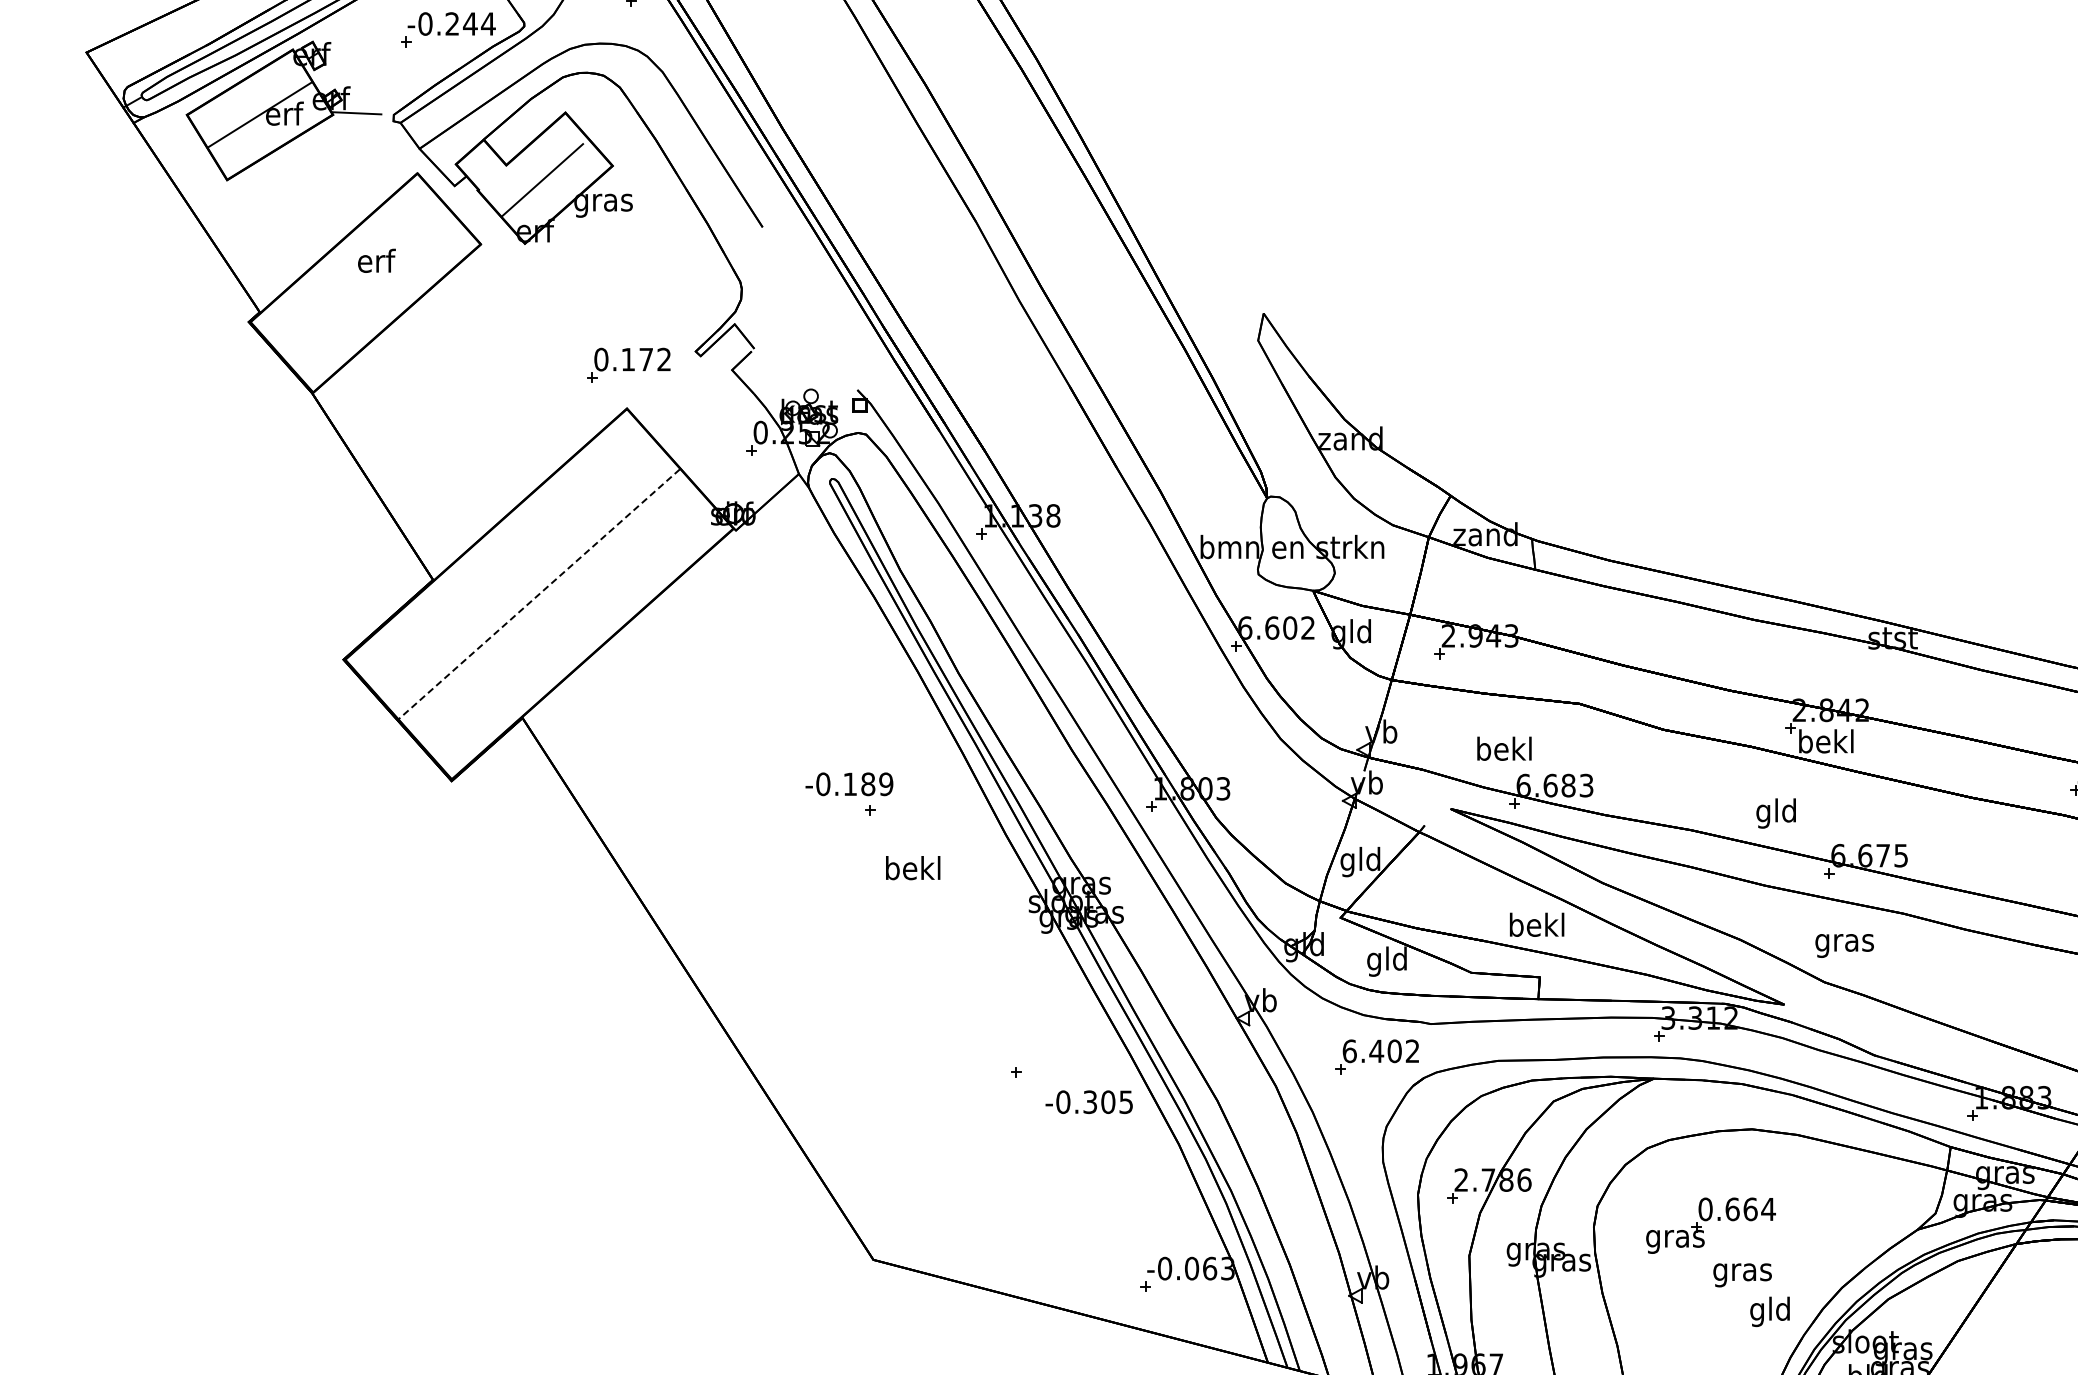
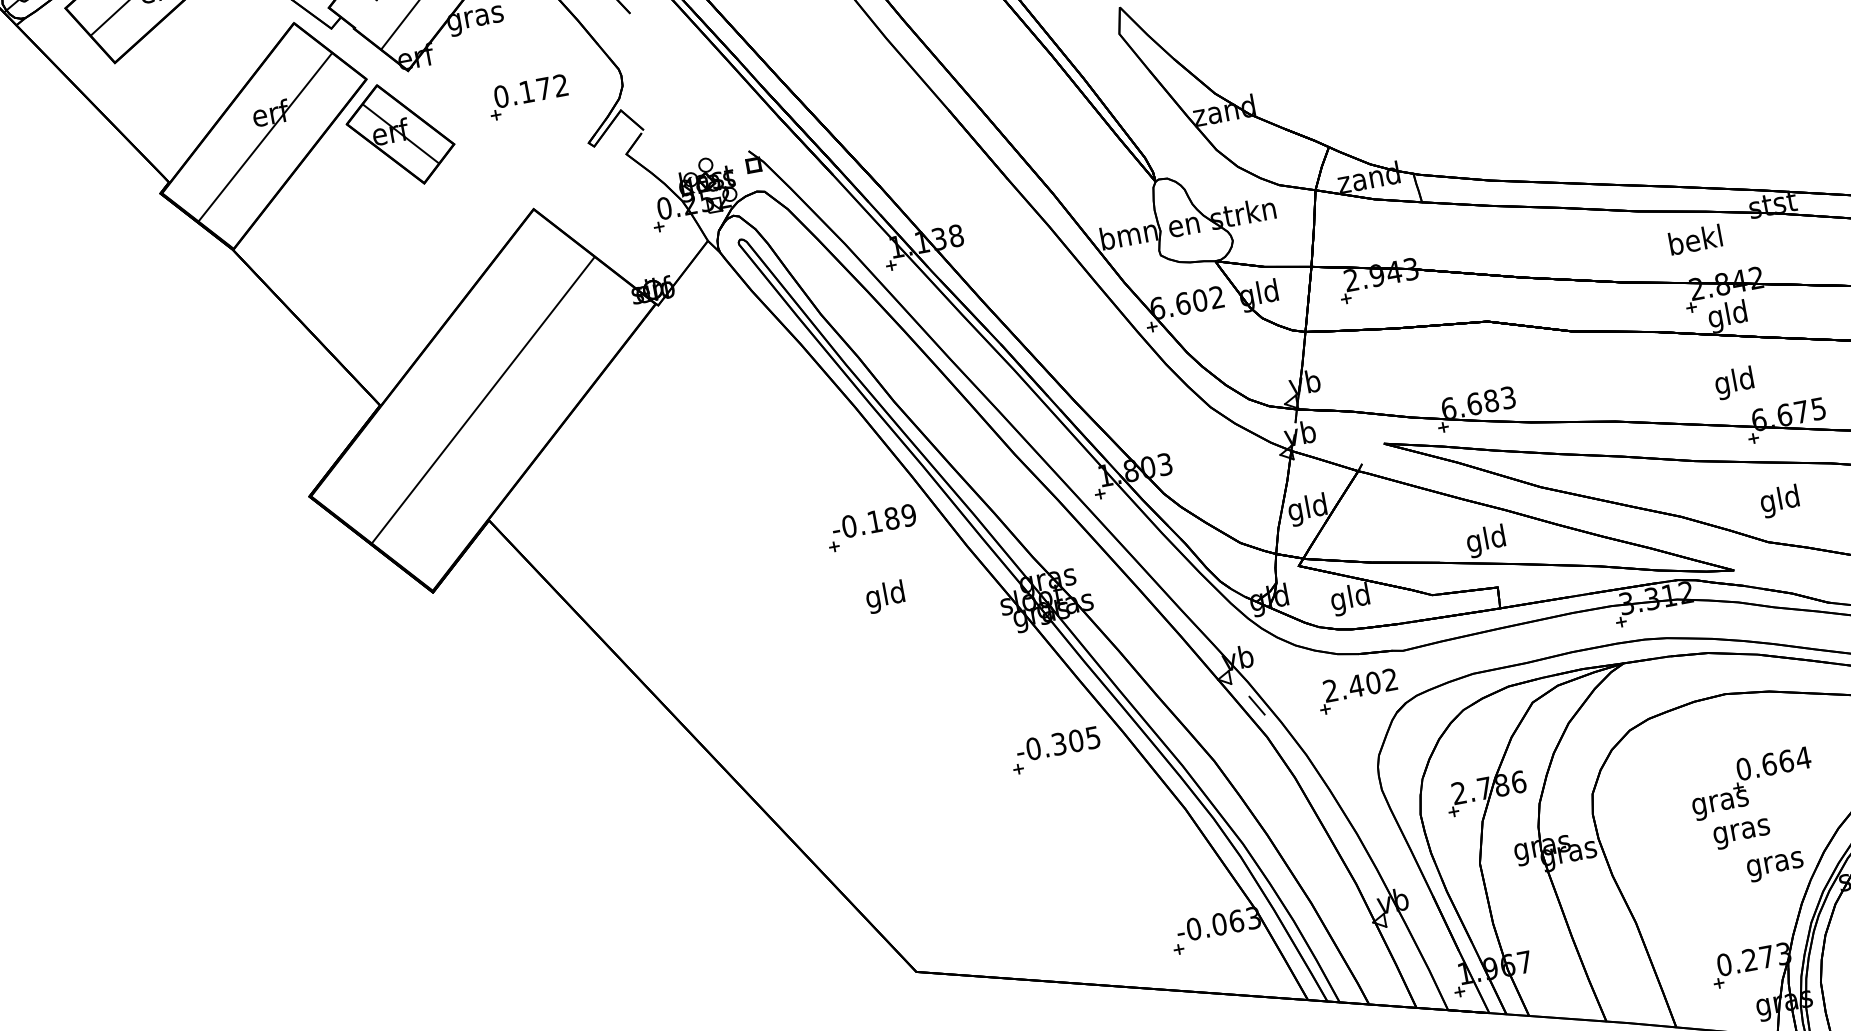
line: (366, 284) -> (265, 137), added
part: (505, 306) -> (400, 133), added
part: (628, 364) -> (527, 96), moved
line: (539, 594) -> (483, 400), dashed -> solid
text: (1826, 744) -> (1728, 316), bekl -> gld
text: (1504, 748) -> (1695, 239), moved
text: (849, 784) -> (874, 522), moved
text: (1775, 813) -> (1733, 383), moved
text: (913, 871) -> (886, 597), bekl -> gld
text: (1536, 927) -> (1485, 540), bekl -> gld
text: (1844, 942) -> (1780, 501), gras -> gld
line: (1271, 1051) -> (1256, 704), added
text: (1349, 1051) -> (1330, 691), 6.402 -> 2.402
text: (1088, 1101) -> (1057, 743), moved
part: (1710, 1225) -> (1751, 783), moved
text: (1770, 1311) -> (1774, 863), gld -> gras

